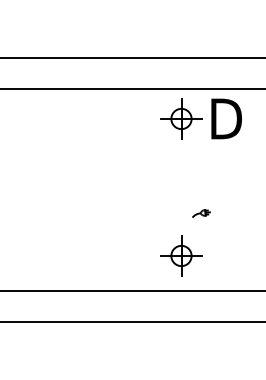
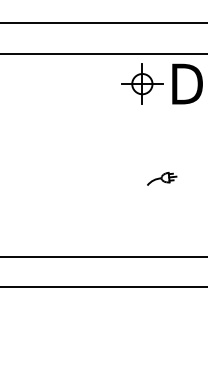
part: (201, 213) -> (162, 178), size x1.67
part: (181, 255) -> (142, 220), removed

